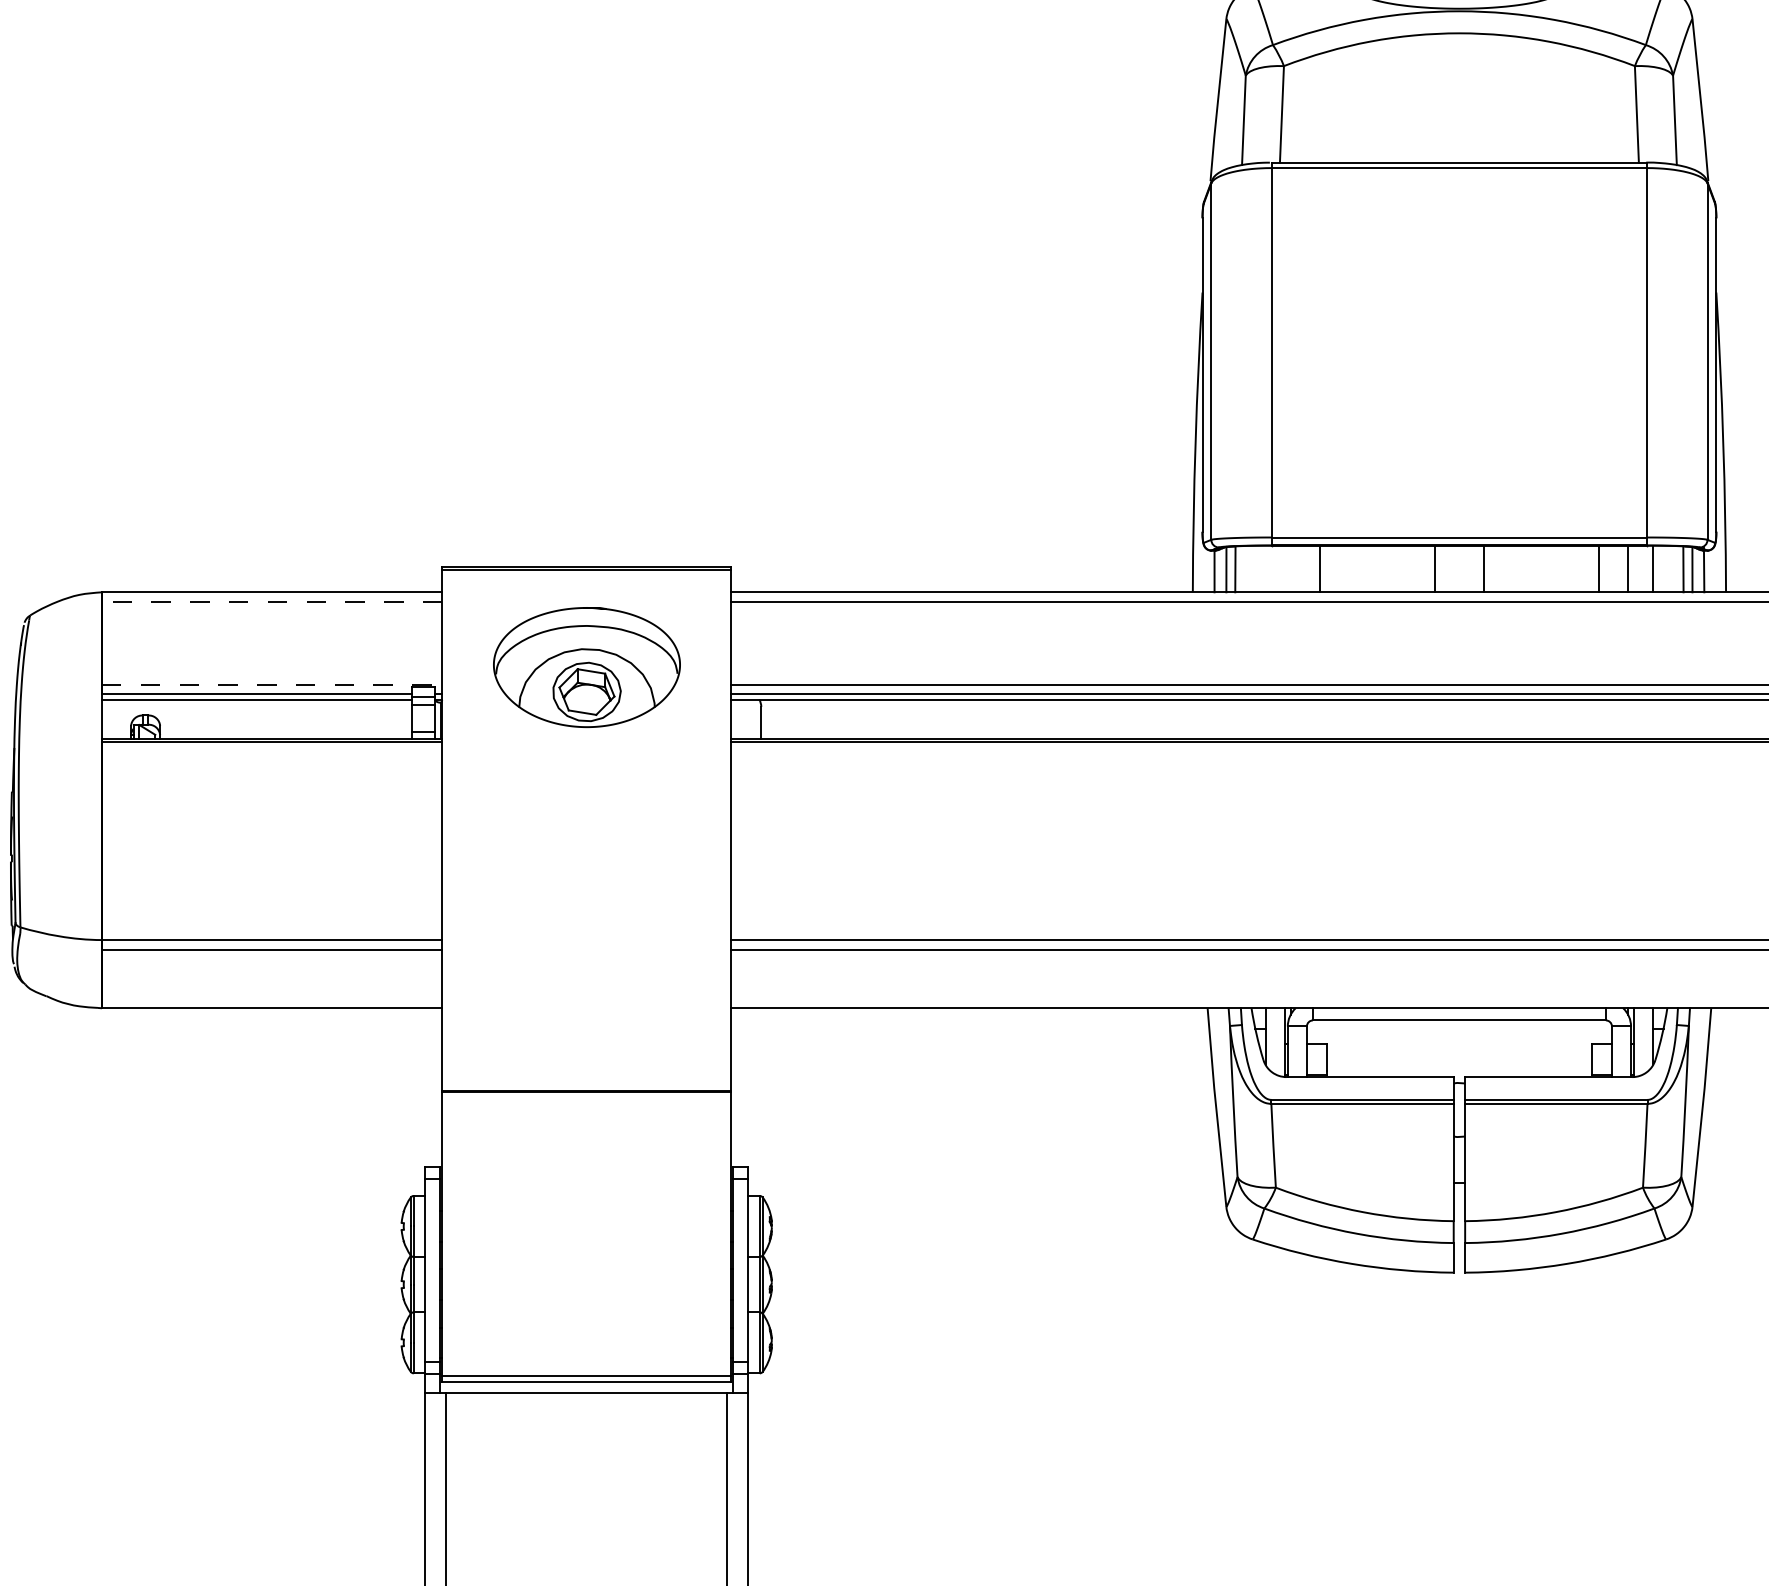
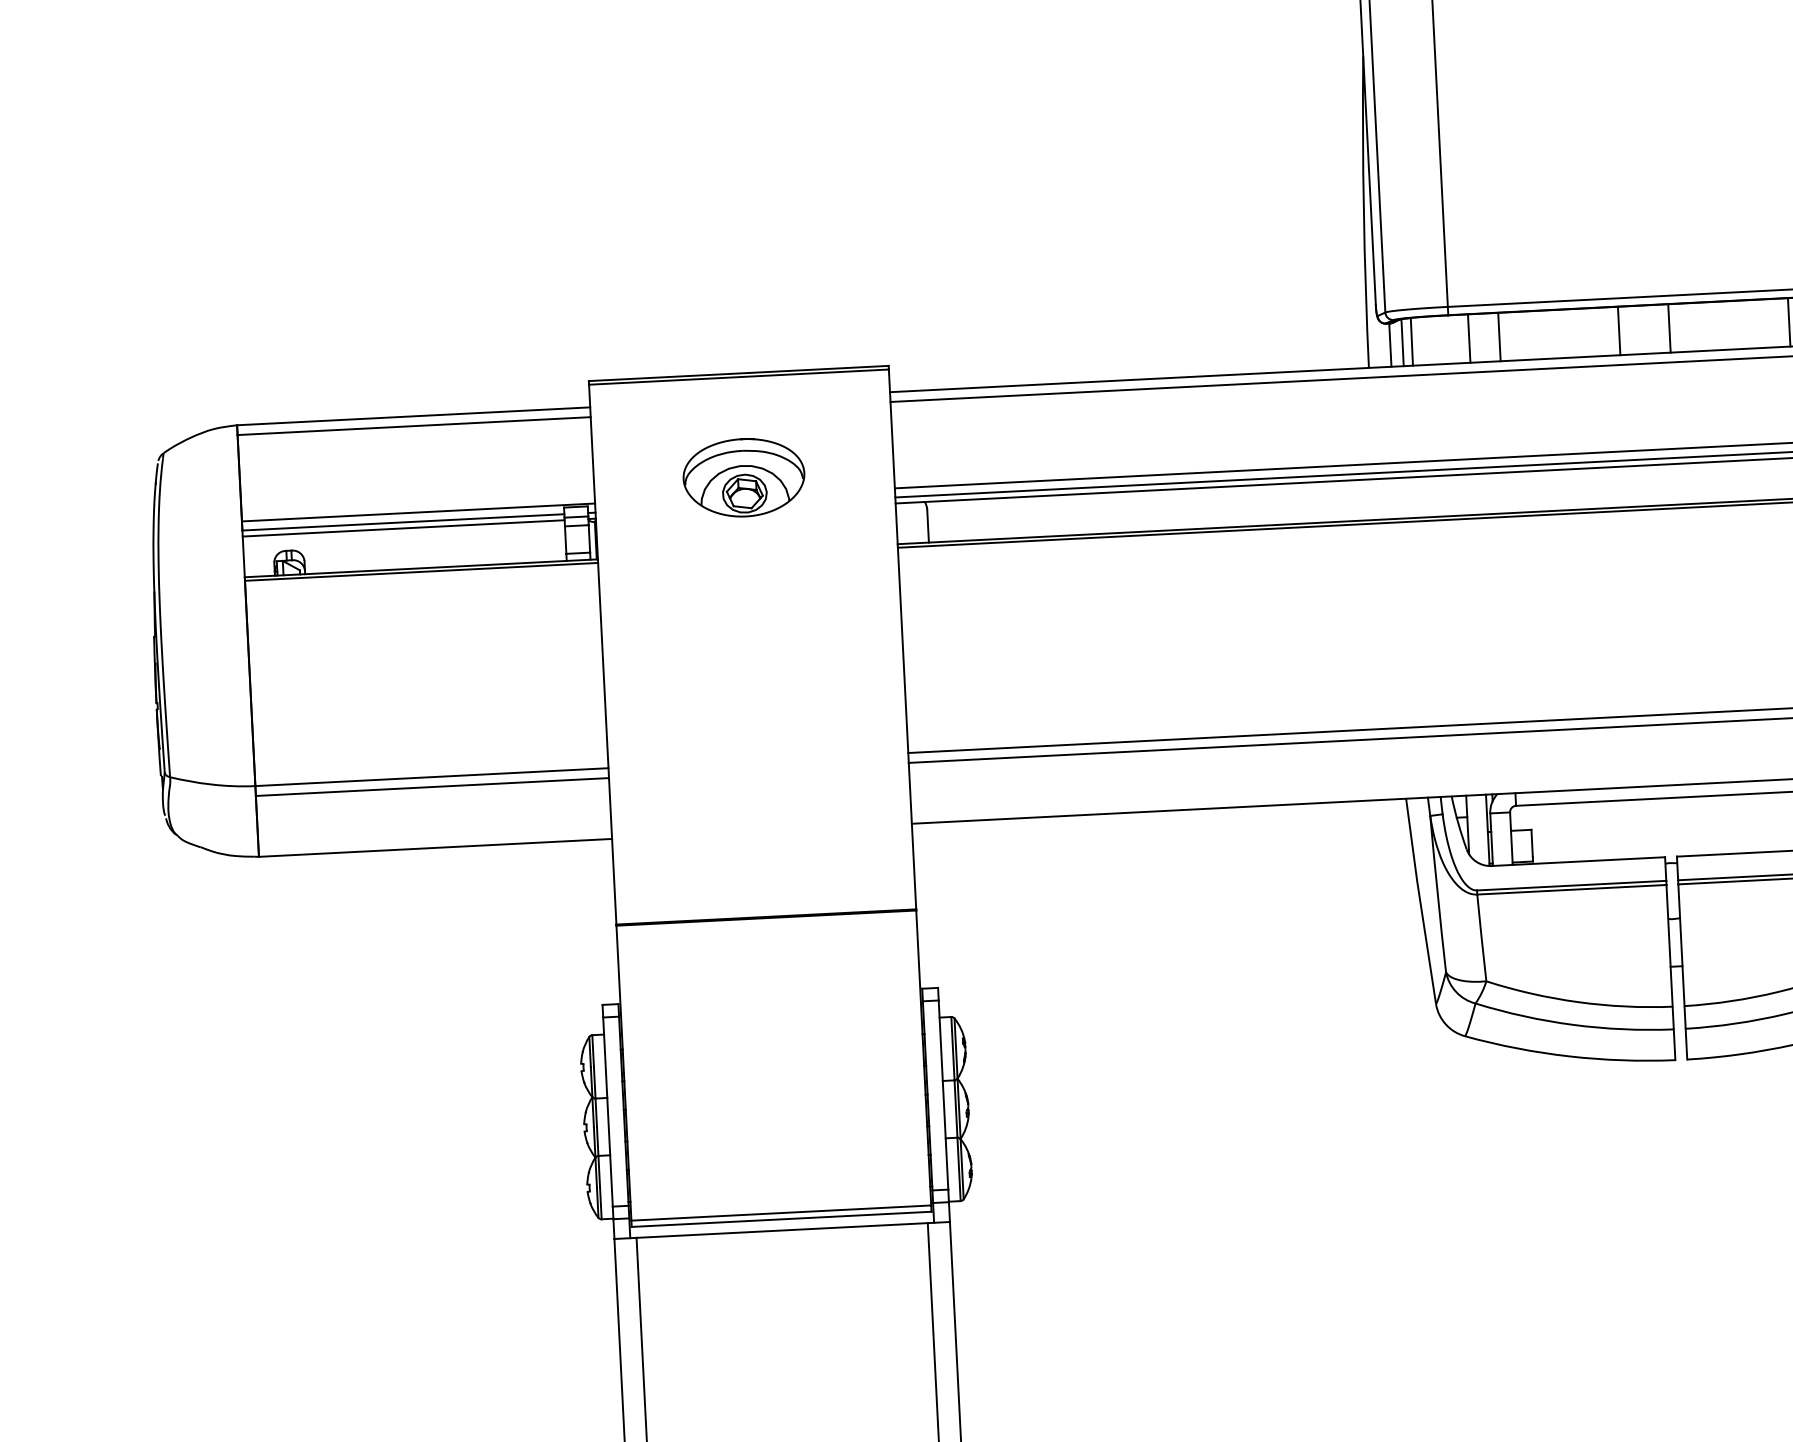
line: (1290, 568) -> (1469, 338), added
line: (271, 601) -> (413, 425), dashed -> solid
part: (586, 667) -> (743, 477), size x0.62
line: (272, 684) -> (418, 511), dashed -> solid

